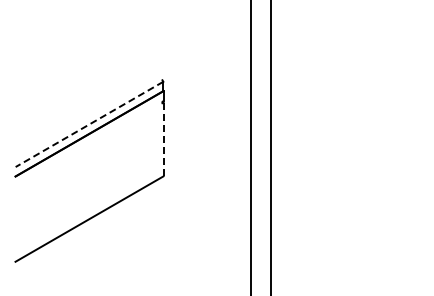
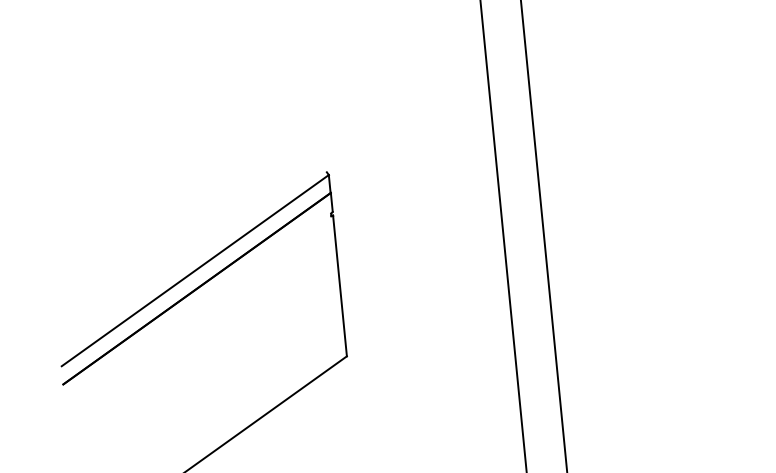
line: (89, 124) -> (195, 270), dashed -> solid
line: (163, 139) -> (339, 285), dashed -> solid

